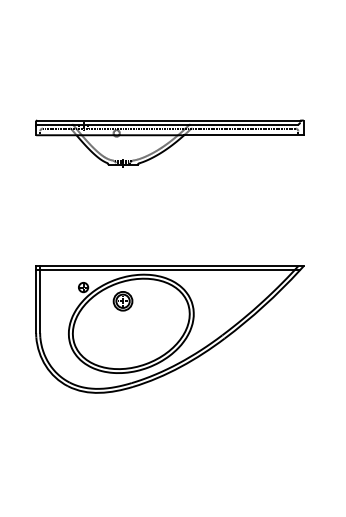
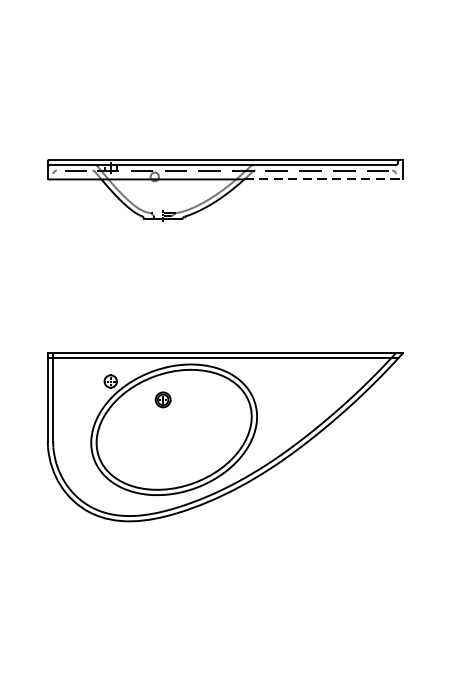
line: (243, 135) -> (323, 179), solid -> dashed
part: (122, 301) -> (162, 400), size x0.6

